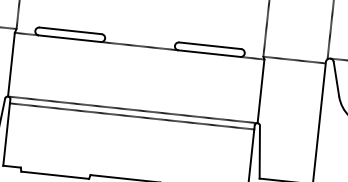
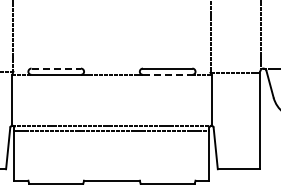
line: (70, 30) -> (56, 68), solid -> dashed
line: (209, 53) -> (167, 74), solid -> dashed

